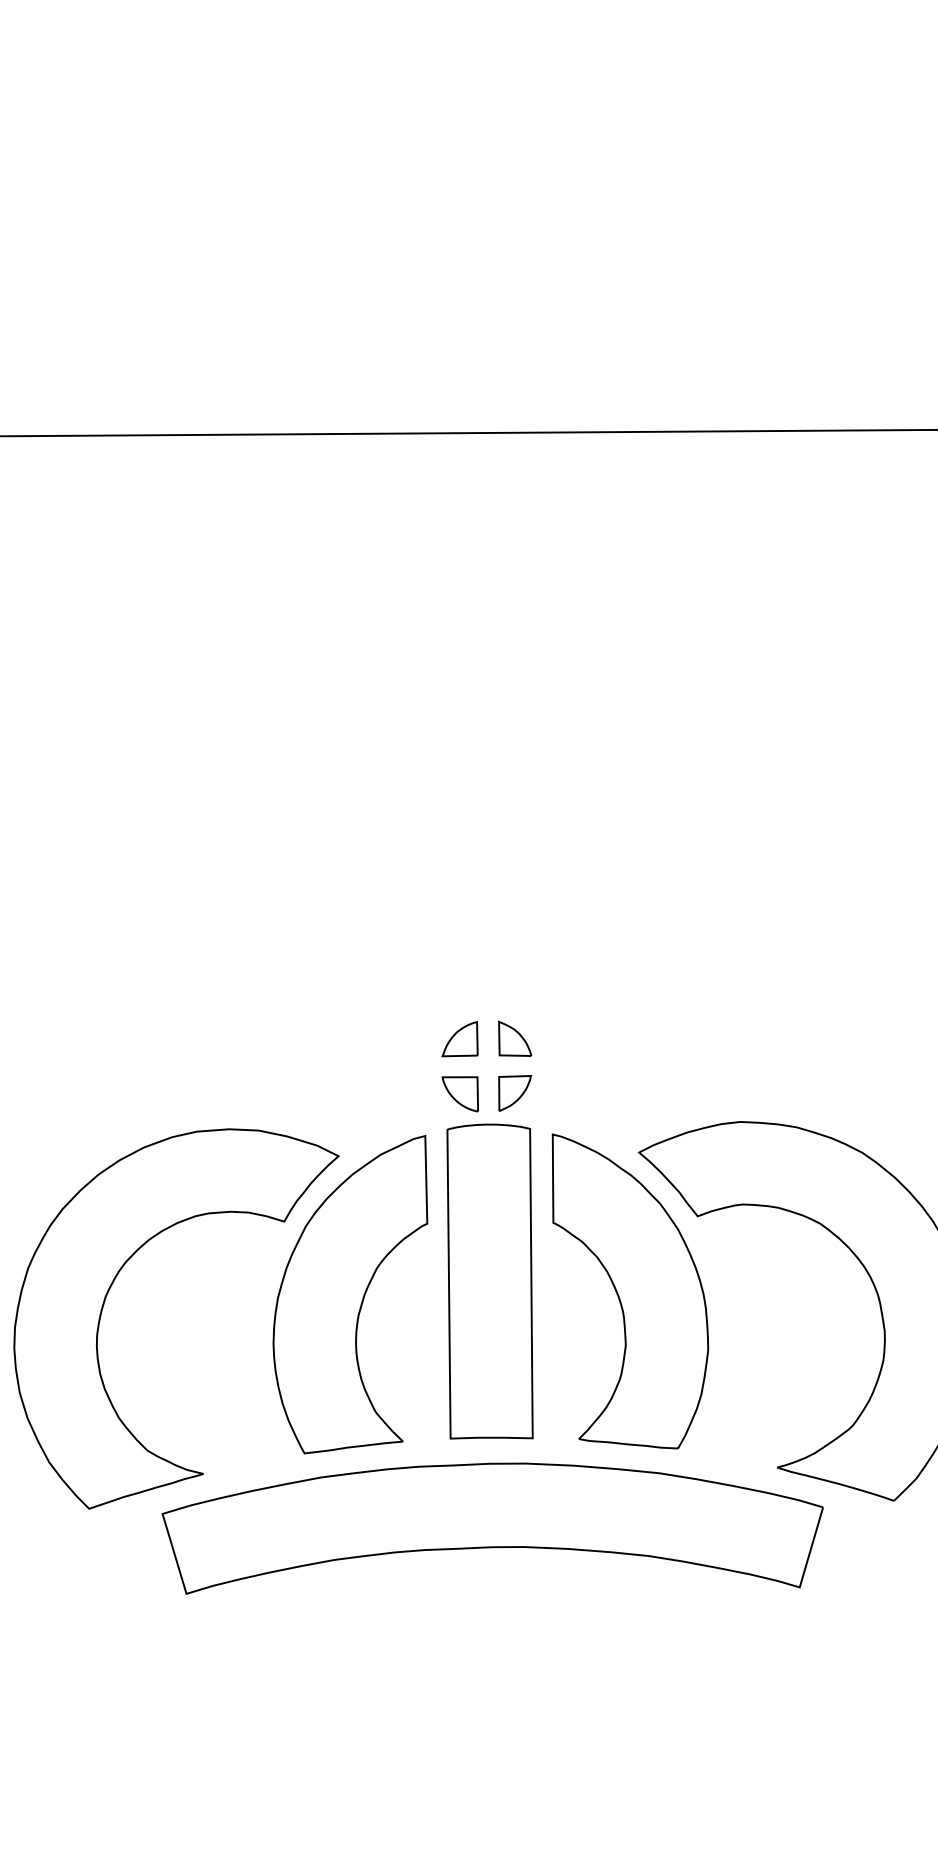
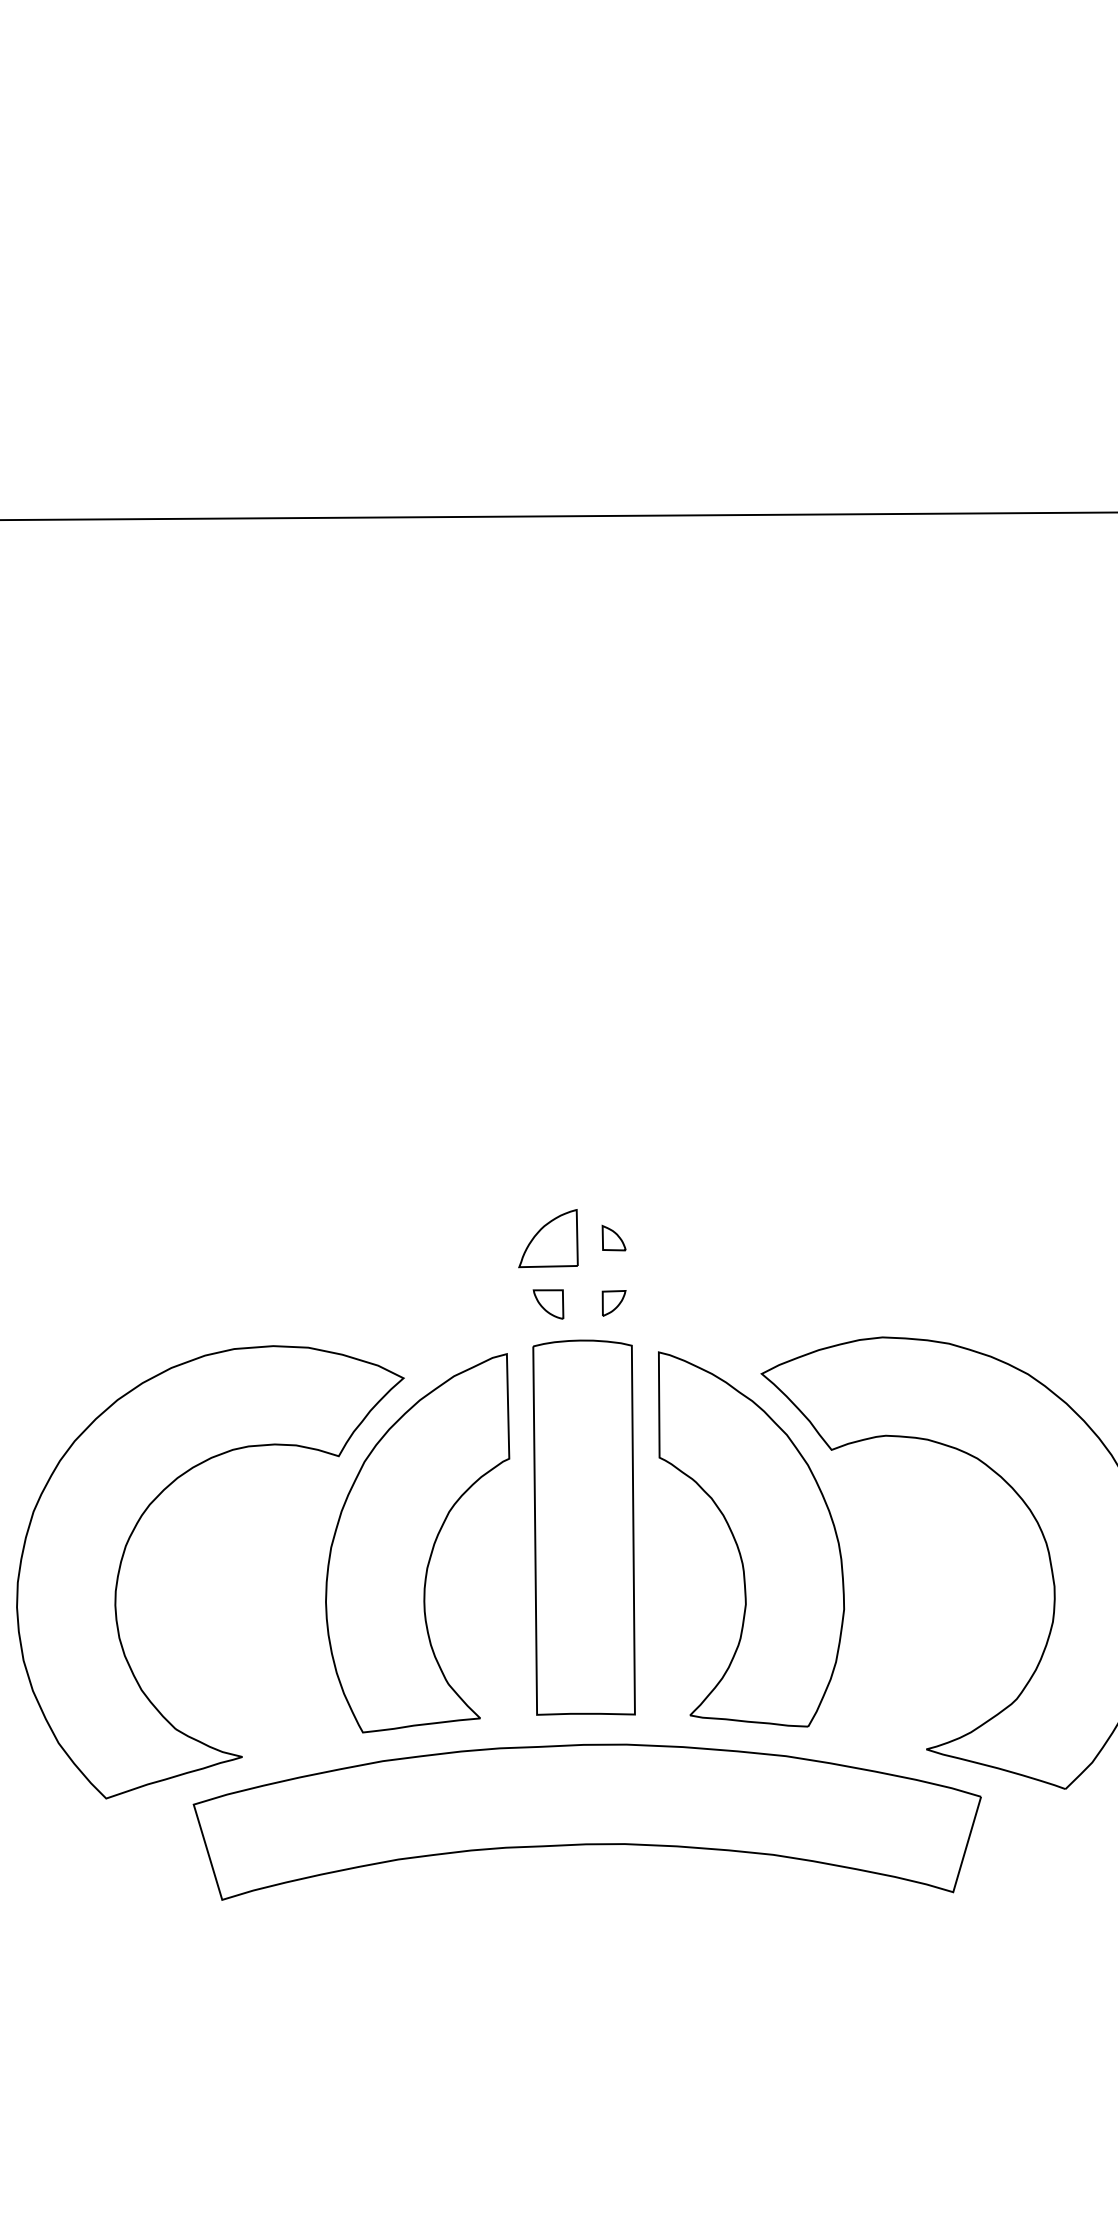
part: (515, 1038) -> (614, 1237), size x0.6
part: (459, 1039) -> (547, 1239), size x1.4
part: (515, 1093) -> (614, 1303), size x0.6
part: (459, 1094) -> (547, 1304), size x0.7

